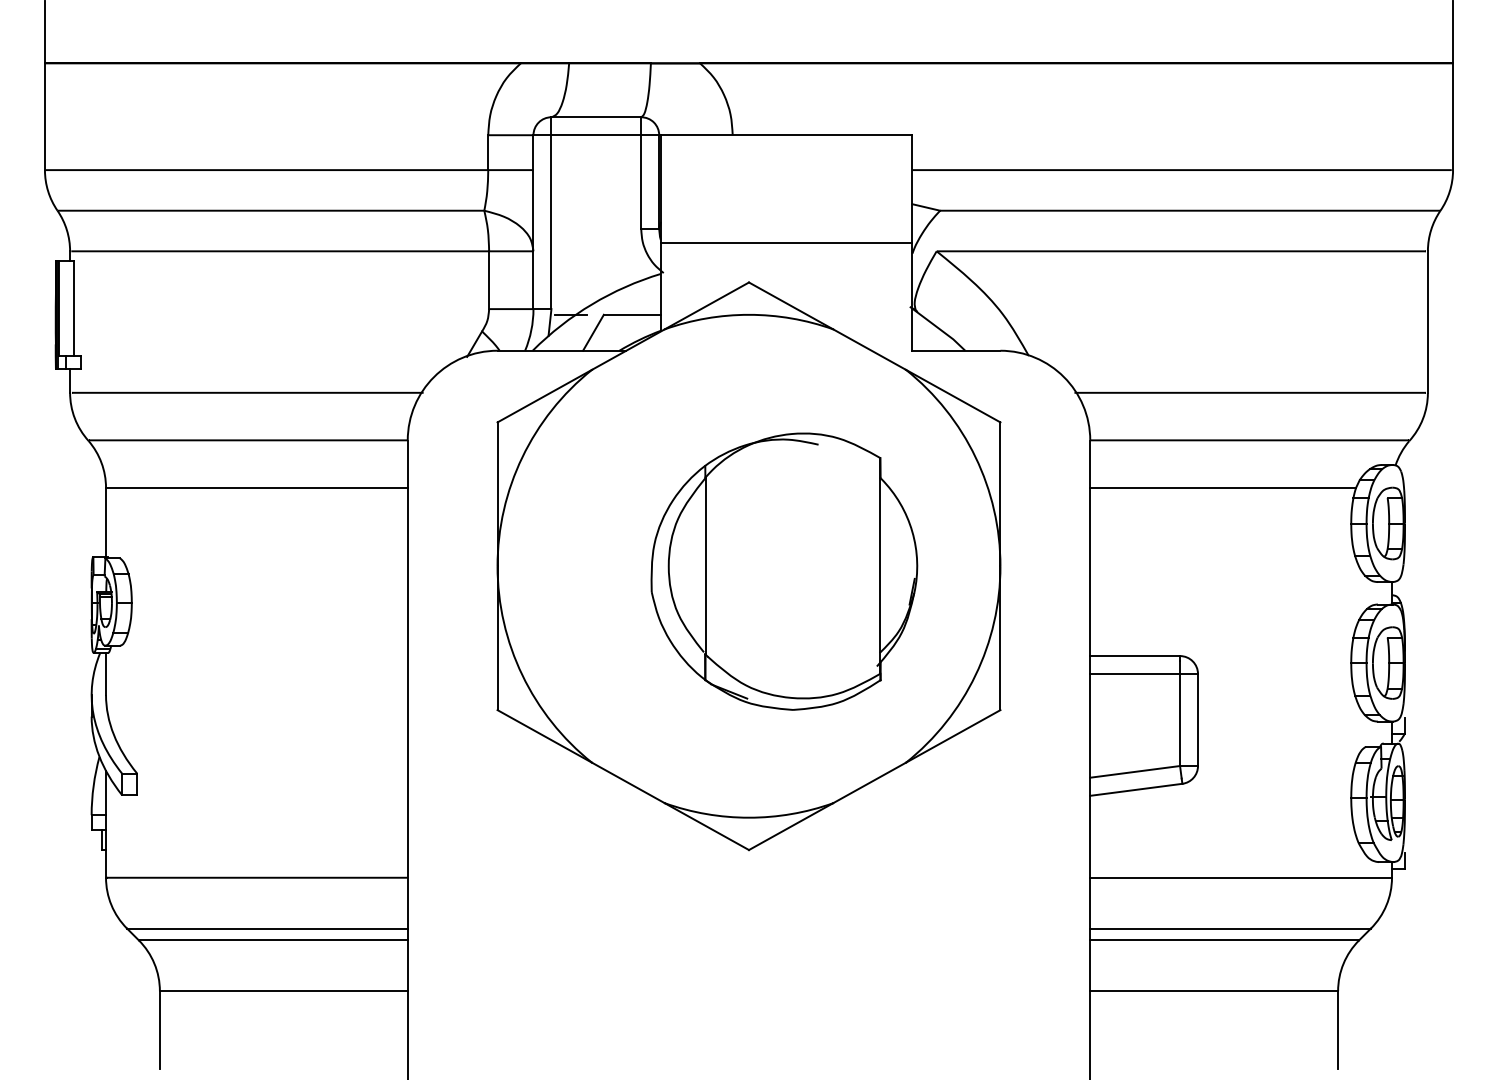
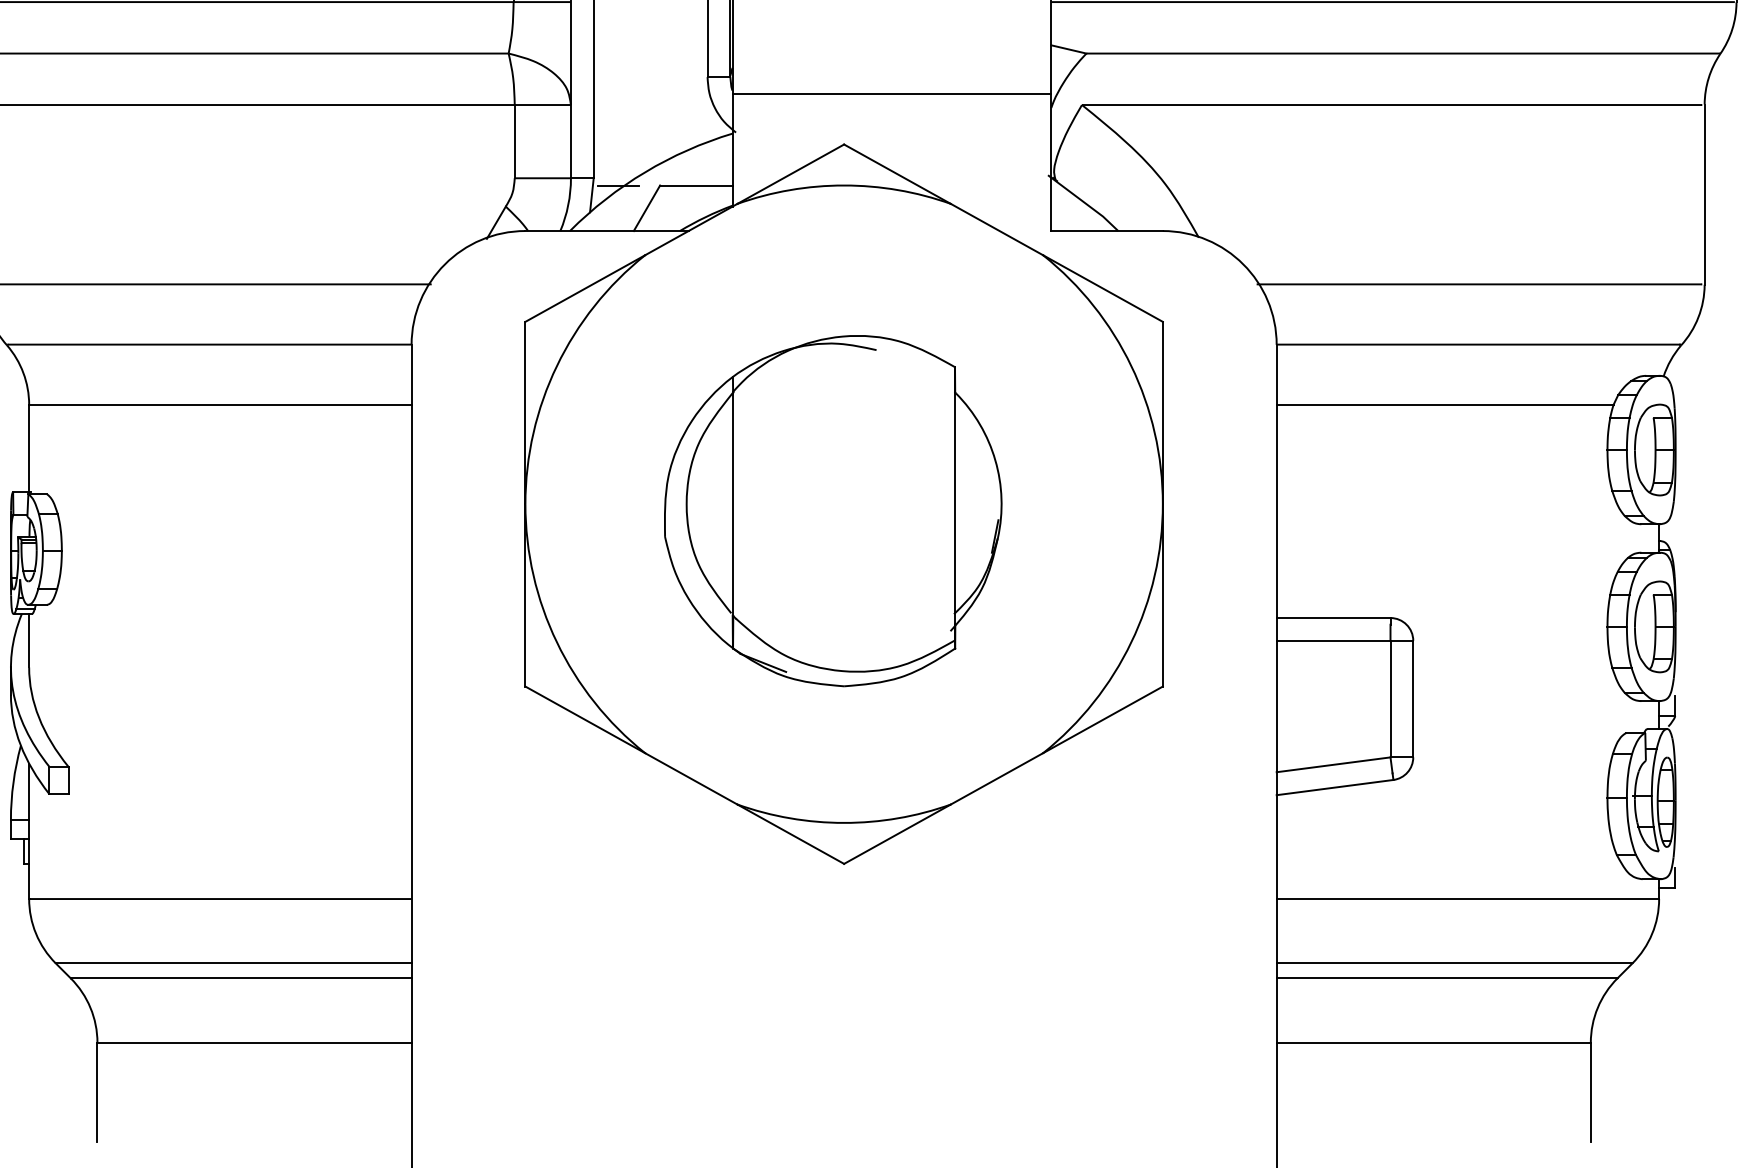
part: (784, 571) -> (833, 510), moved

